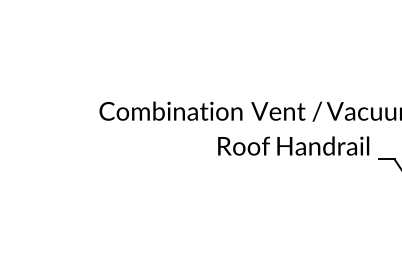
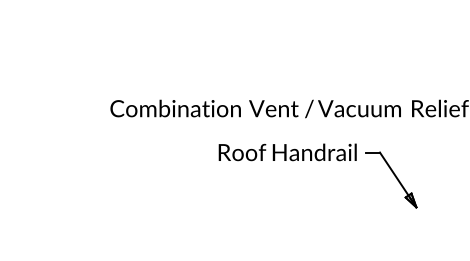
text: (293, 146) -> (287, 152), moved

